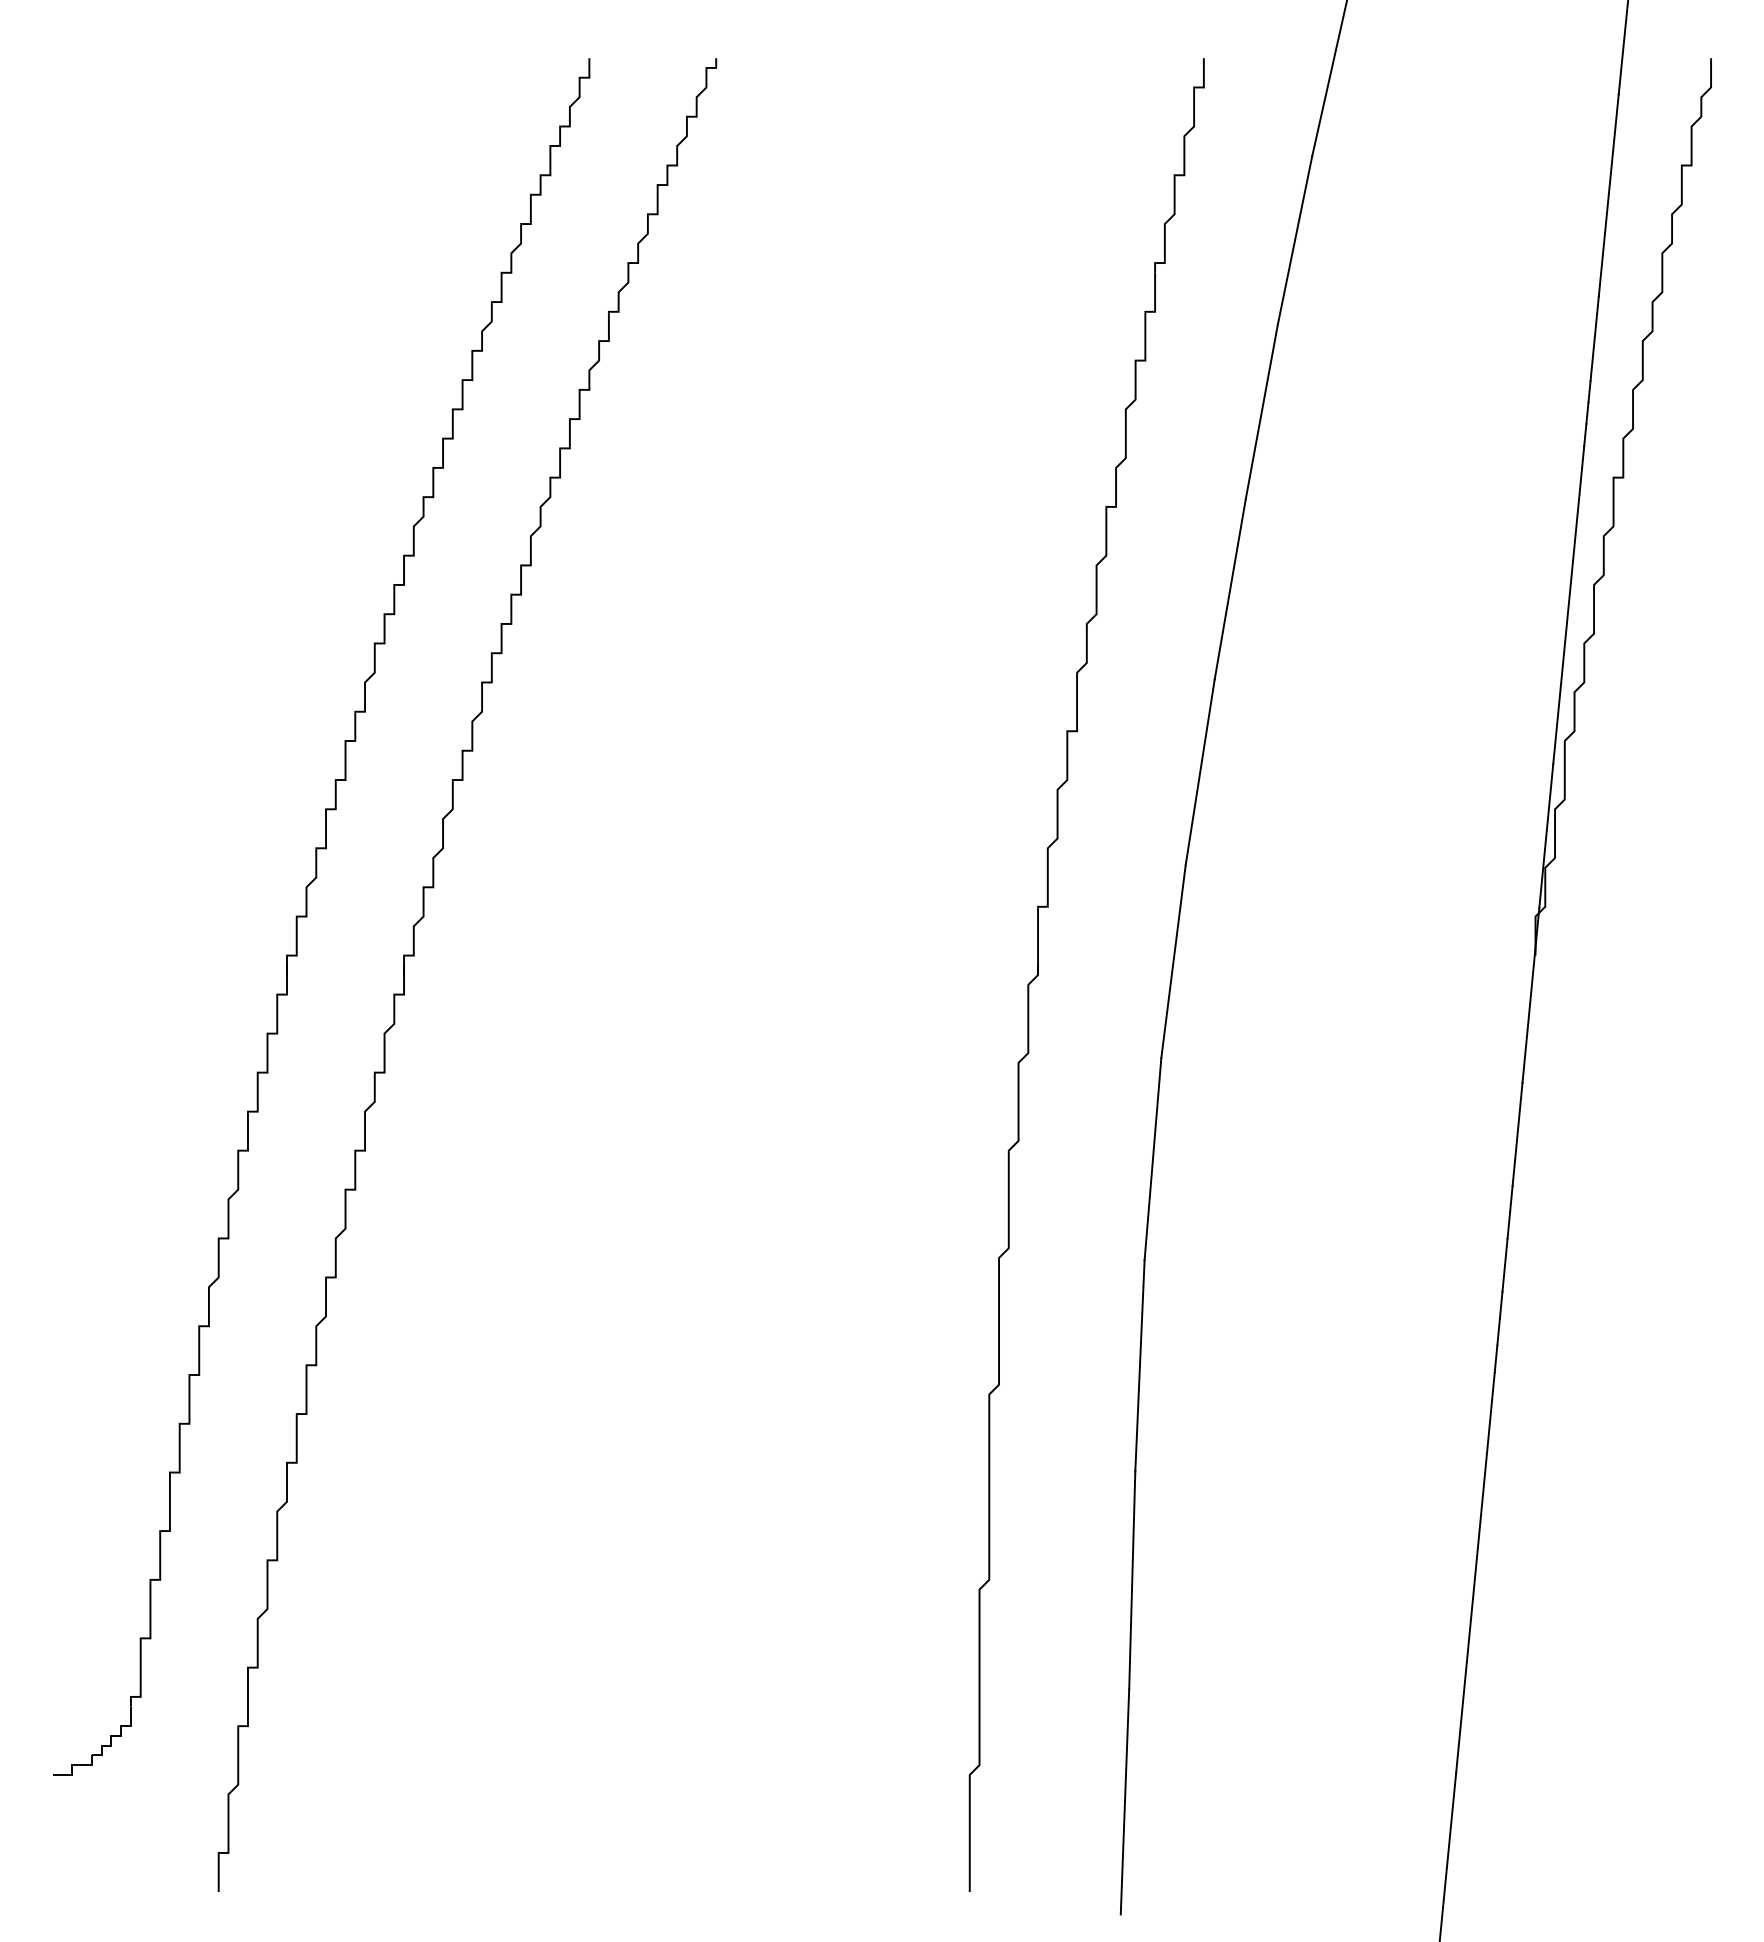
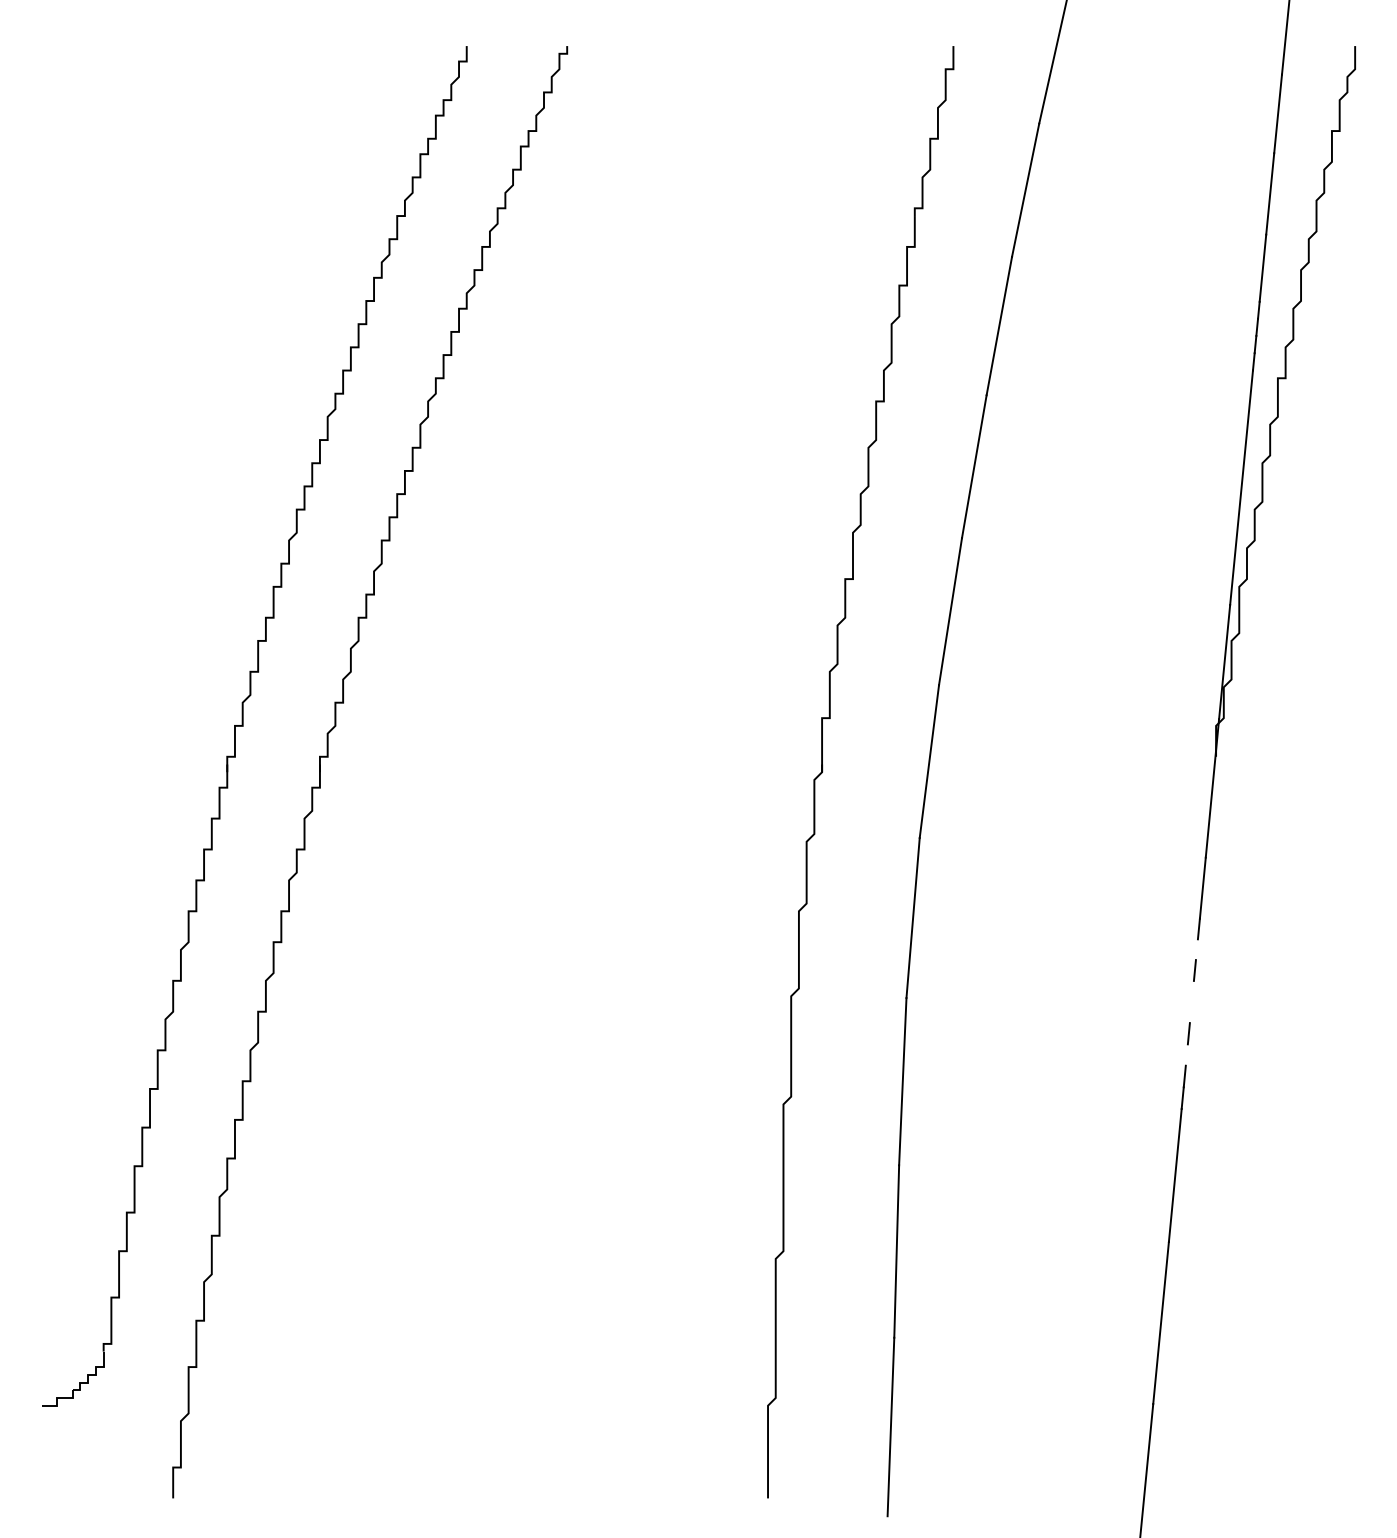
line: (1511, 1199) -> (1197, 949), removed
line: (1504, 1264) -> (1191, 1001), removed
line: (1498, 1331) -> (1186, 1054), removed

